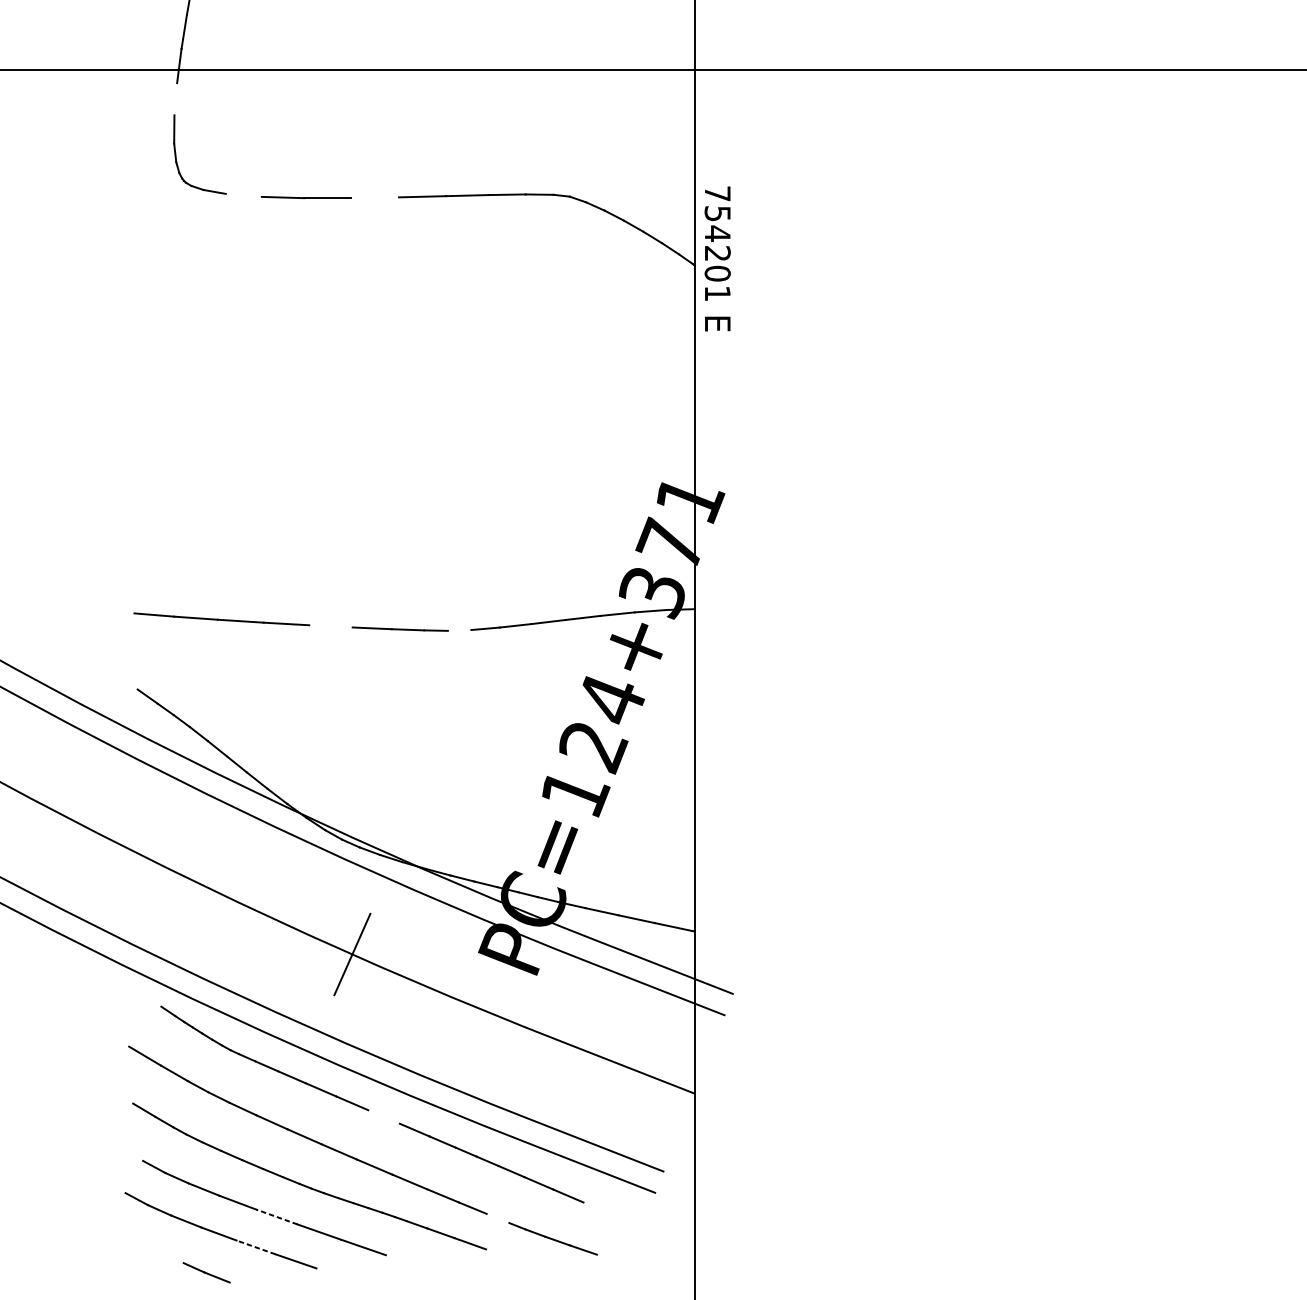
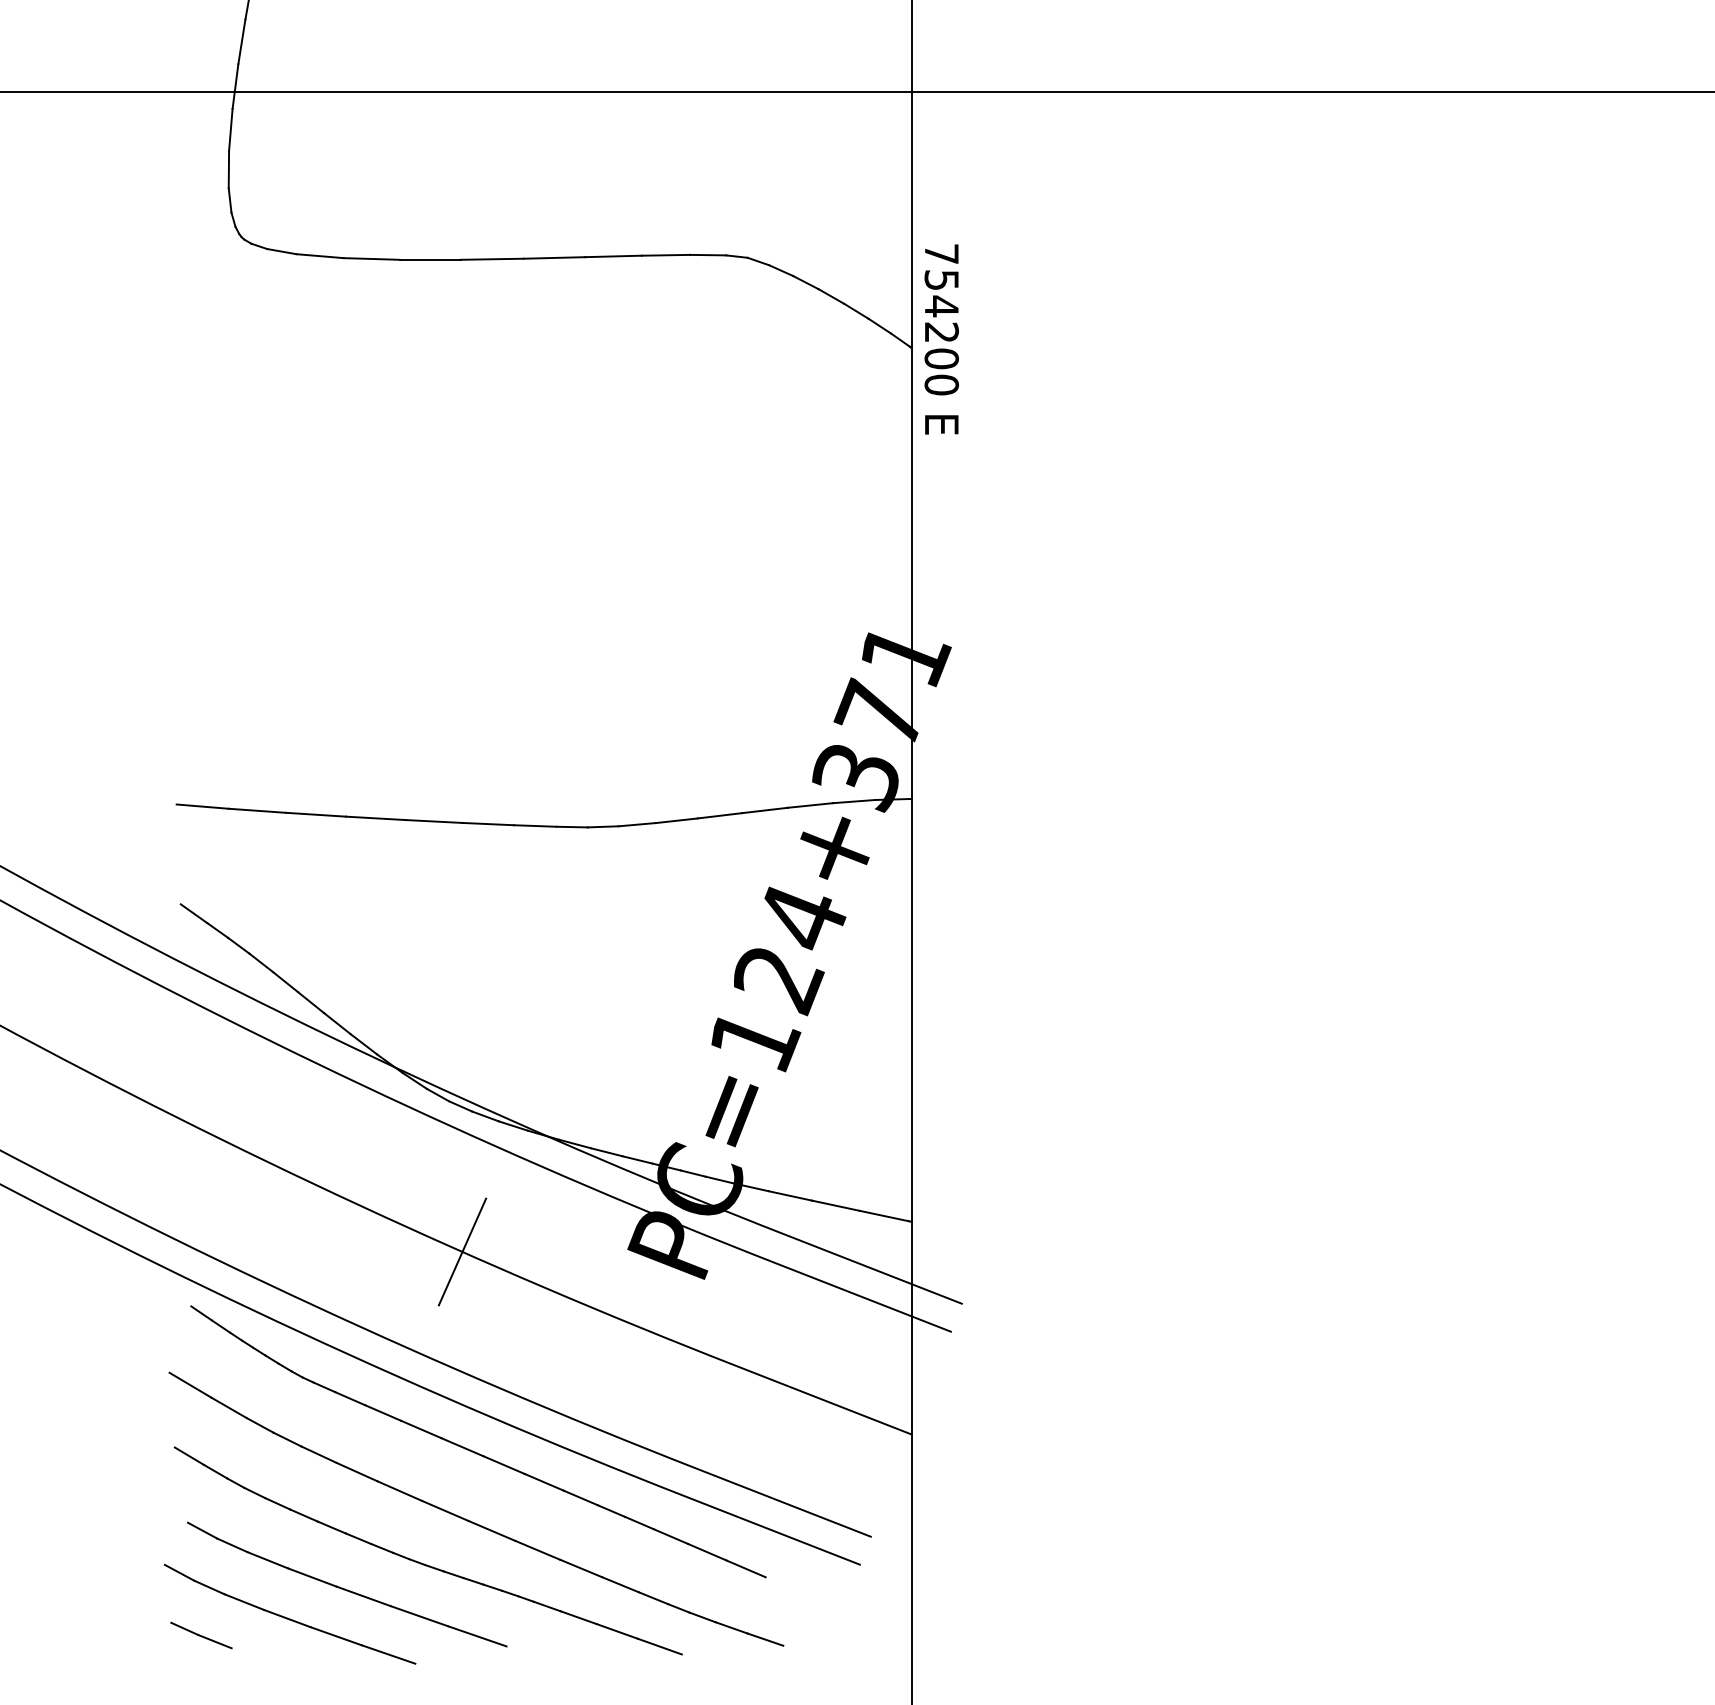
line: (175, 98) -> (230, 129), added
line: (243, 195) -> (319, 256), added
line: (374, 197) -> (491, 258), added
text: (717, 293) -> (941, 384), 754201 -> 754200
line: (330, 626) -> (433, 821), added
line: (459, 630) -> (602, 826), added
line: (153, 1001) -> (201, 1313), added
line: (383, 1116) -> (503, 1464), added
line: (276, 1217) -> (363, 1596), dashed -> solid
line: (497, 1218) -> (653, 1598), added
line: (255, 1247) -> (335, 1636), dashed -> solid
line: (502, 1255) -> (659, 1646), added
line: (206, 1272) -> (201, 1635), moved

